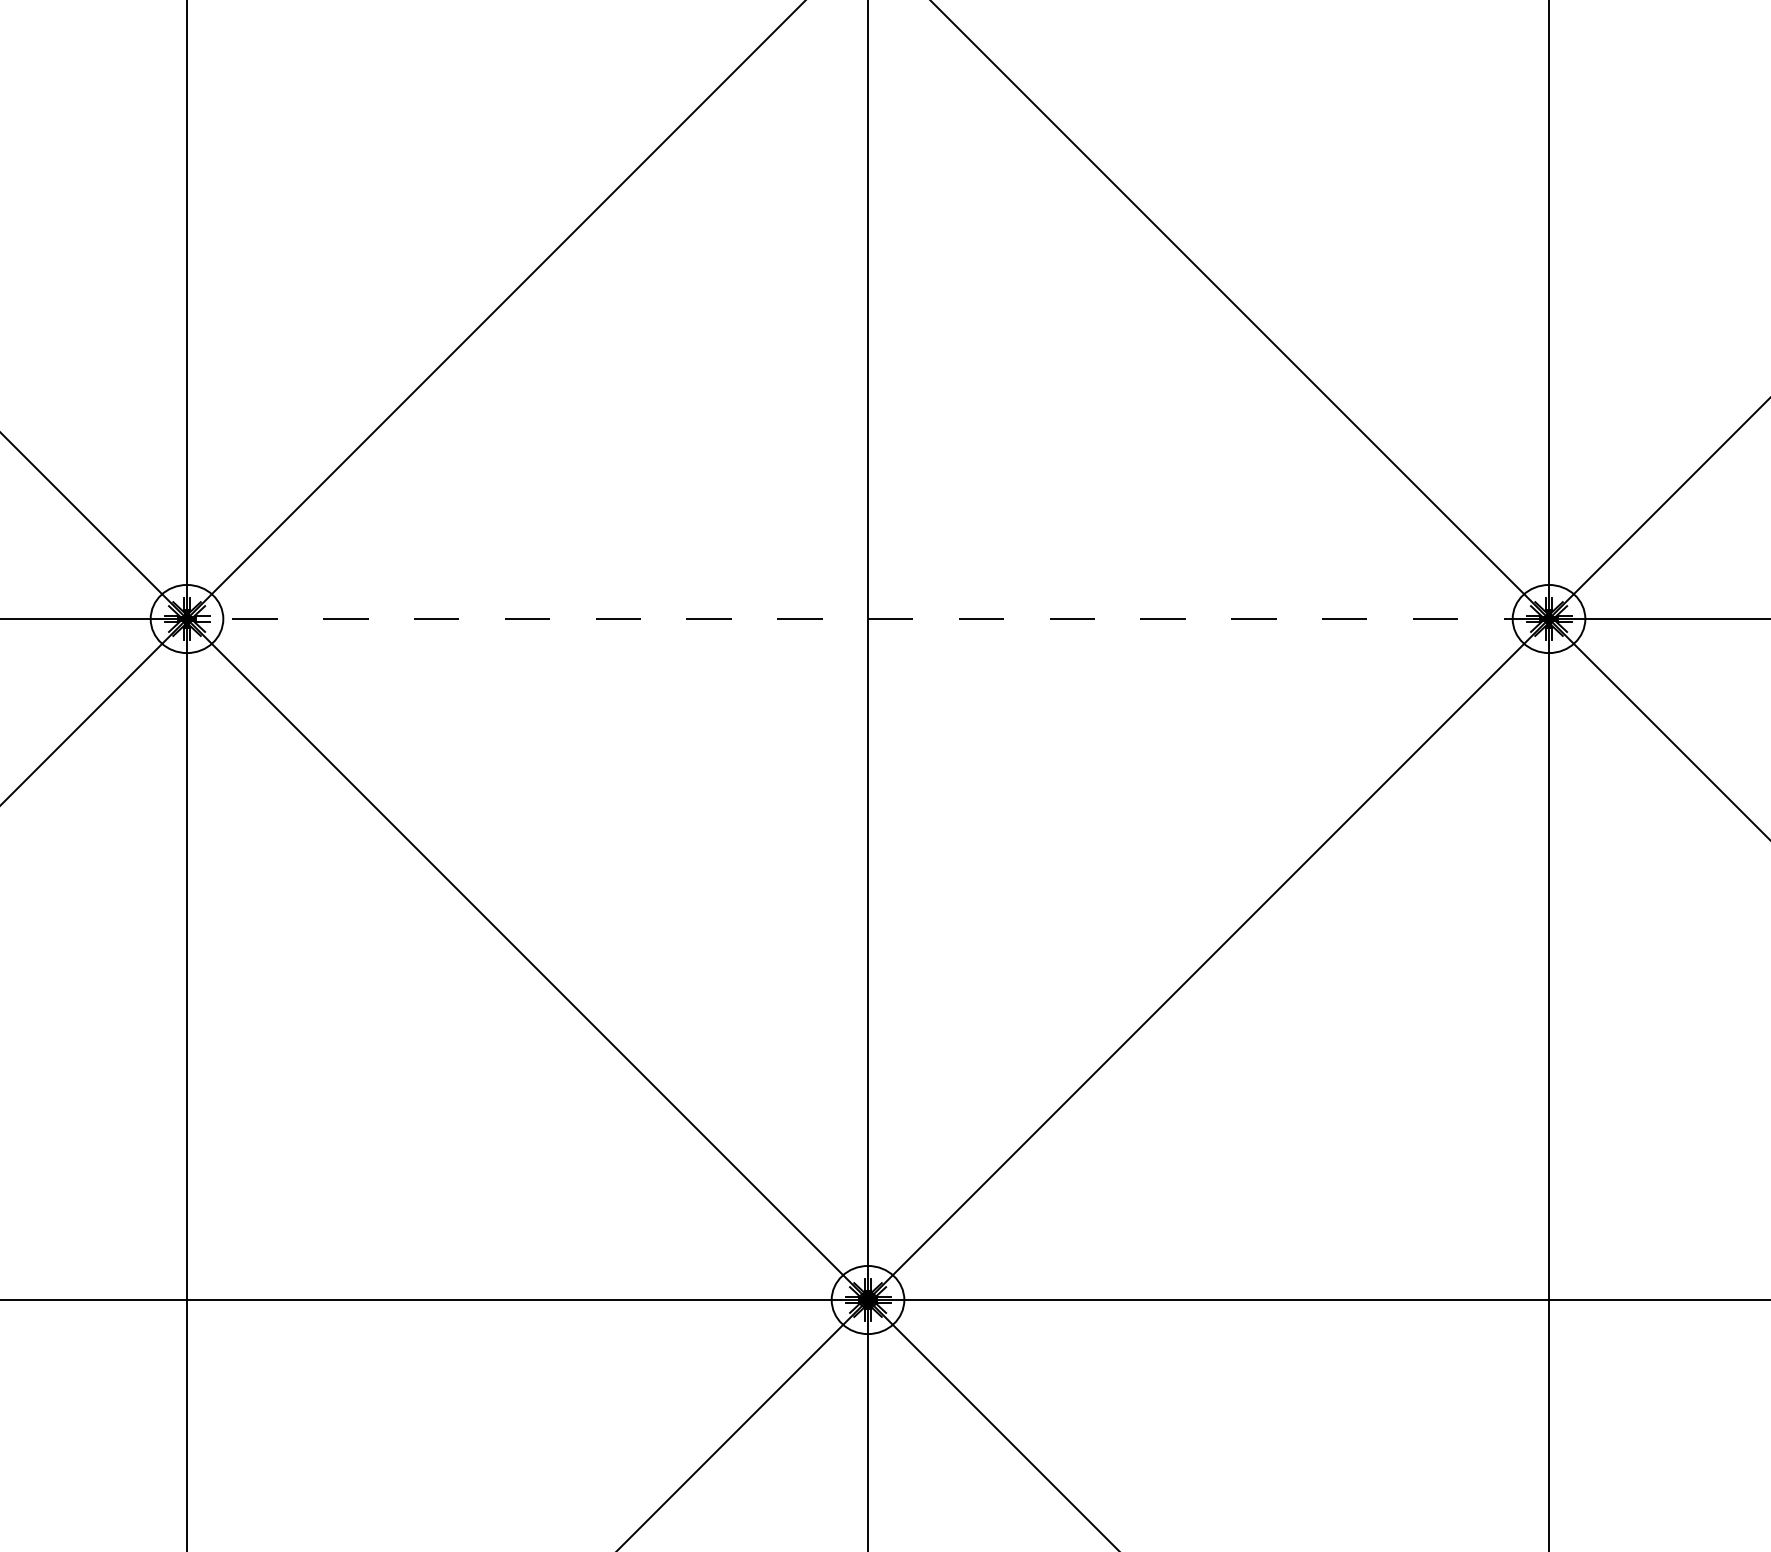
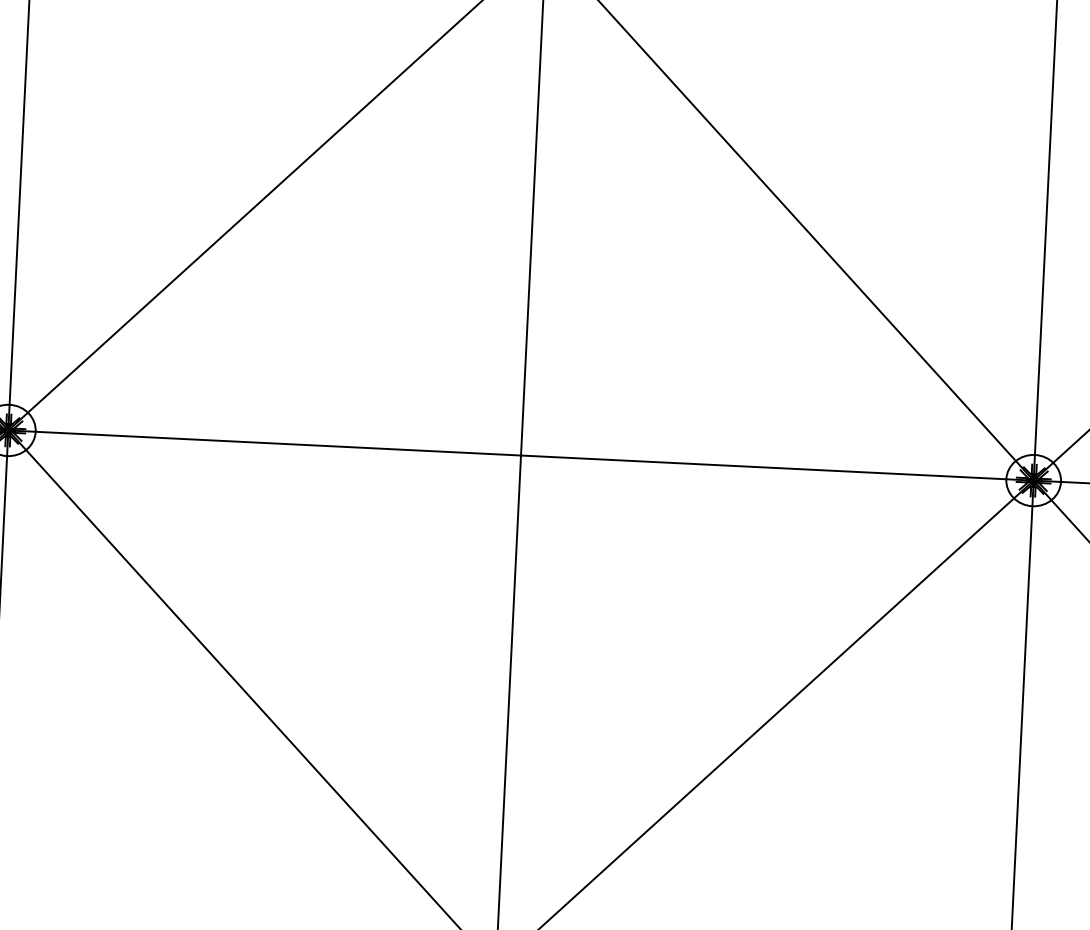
line: (868, 619) -> (521, 455), dashed -> solid

